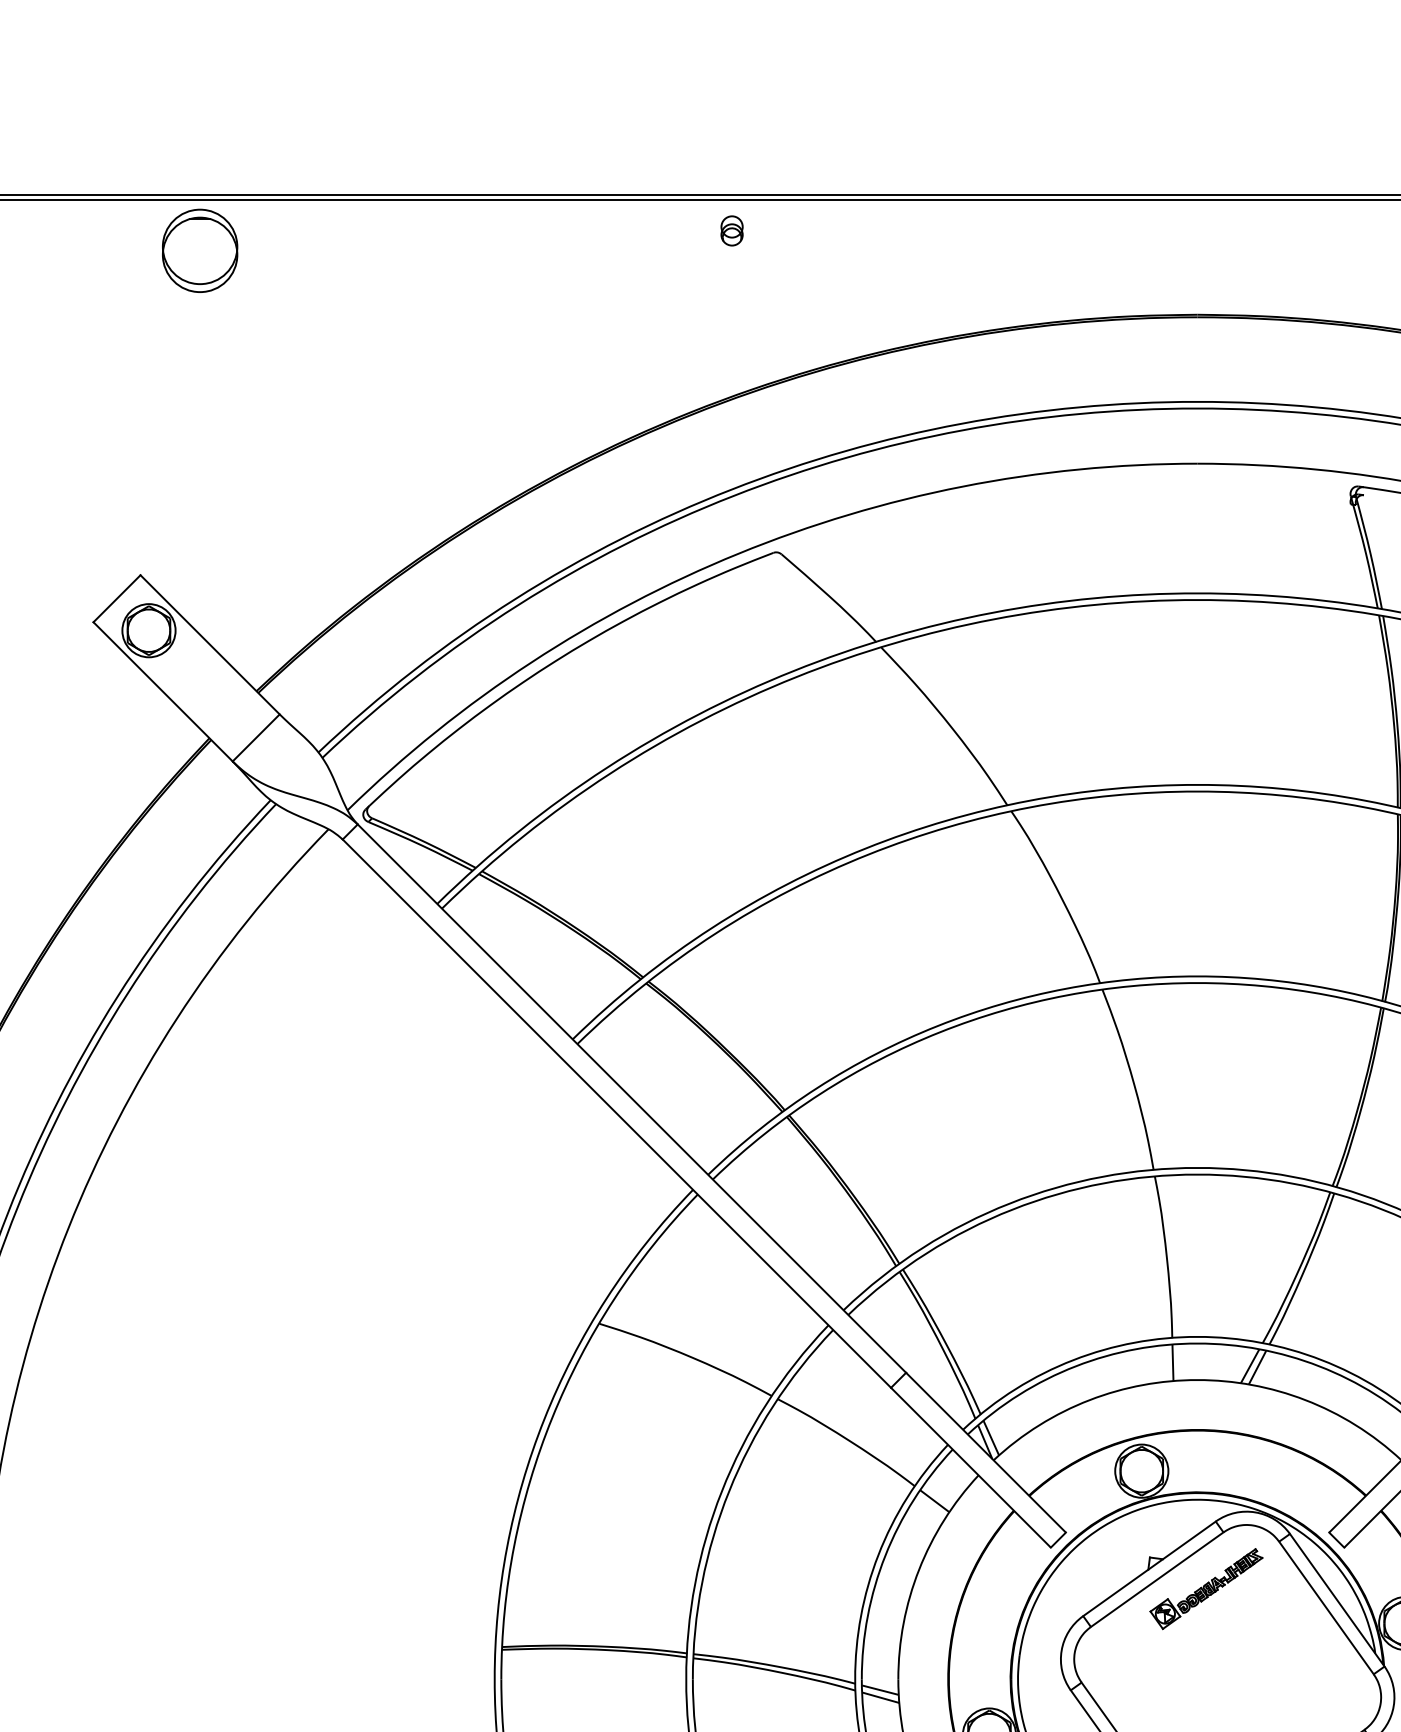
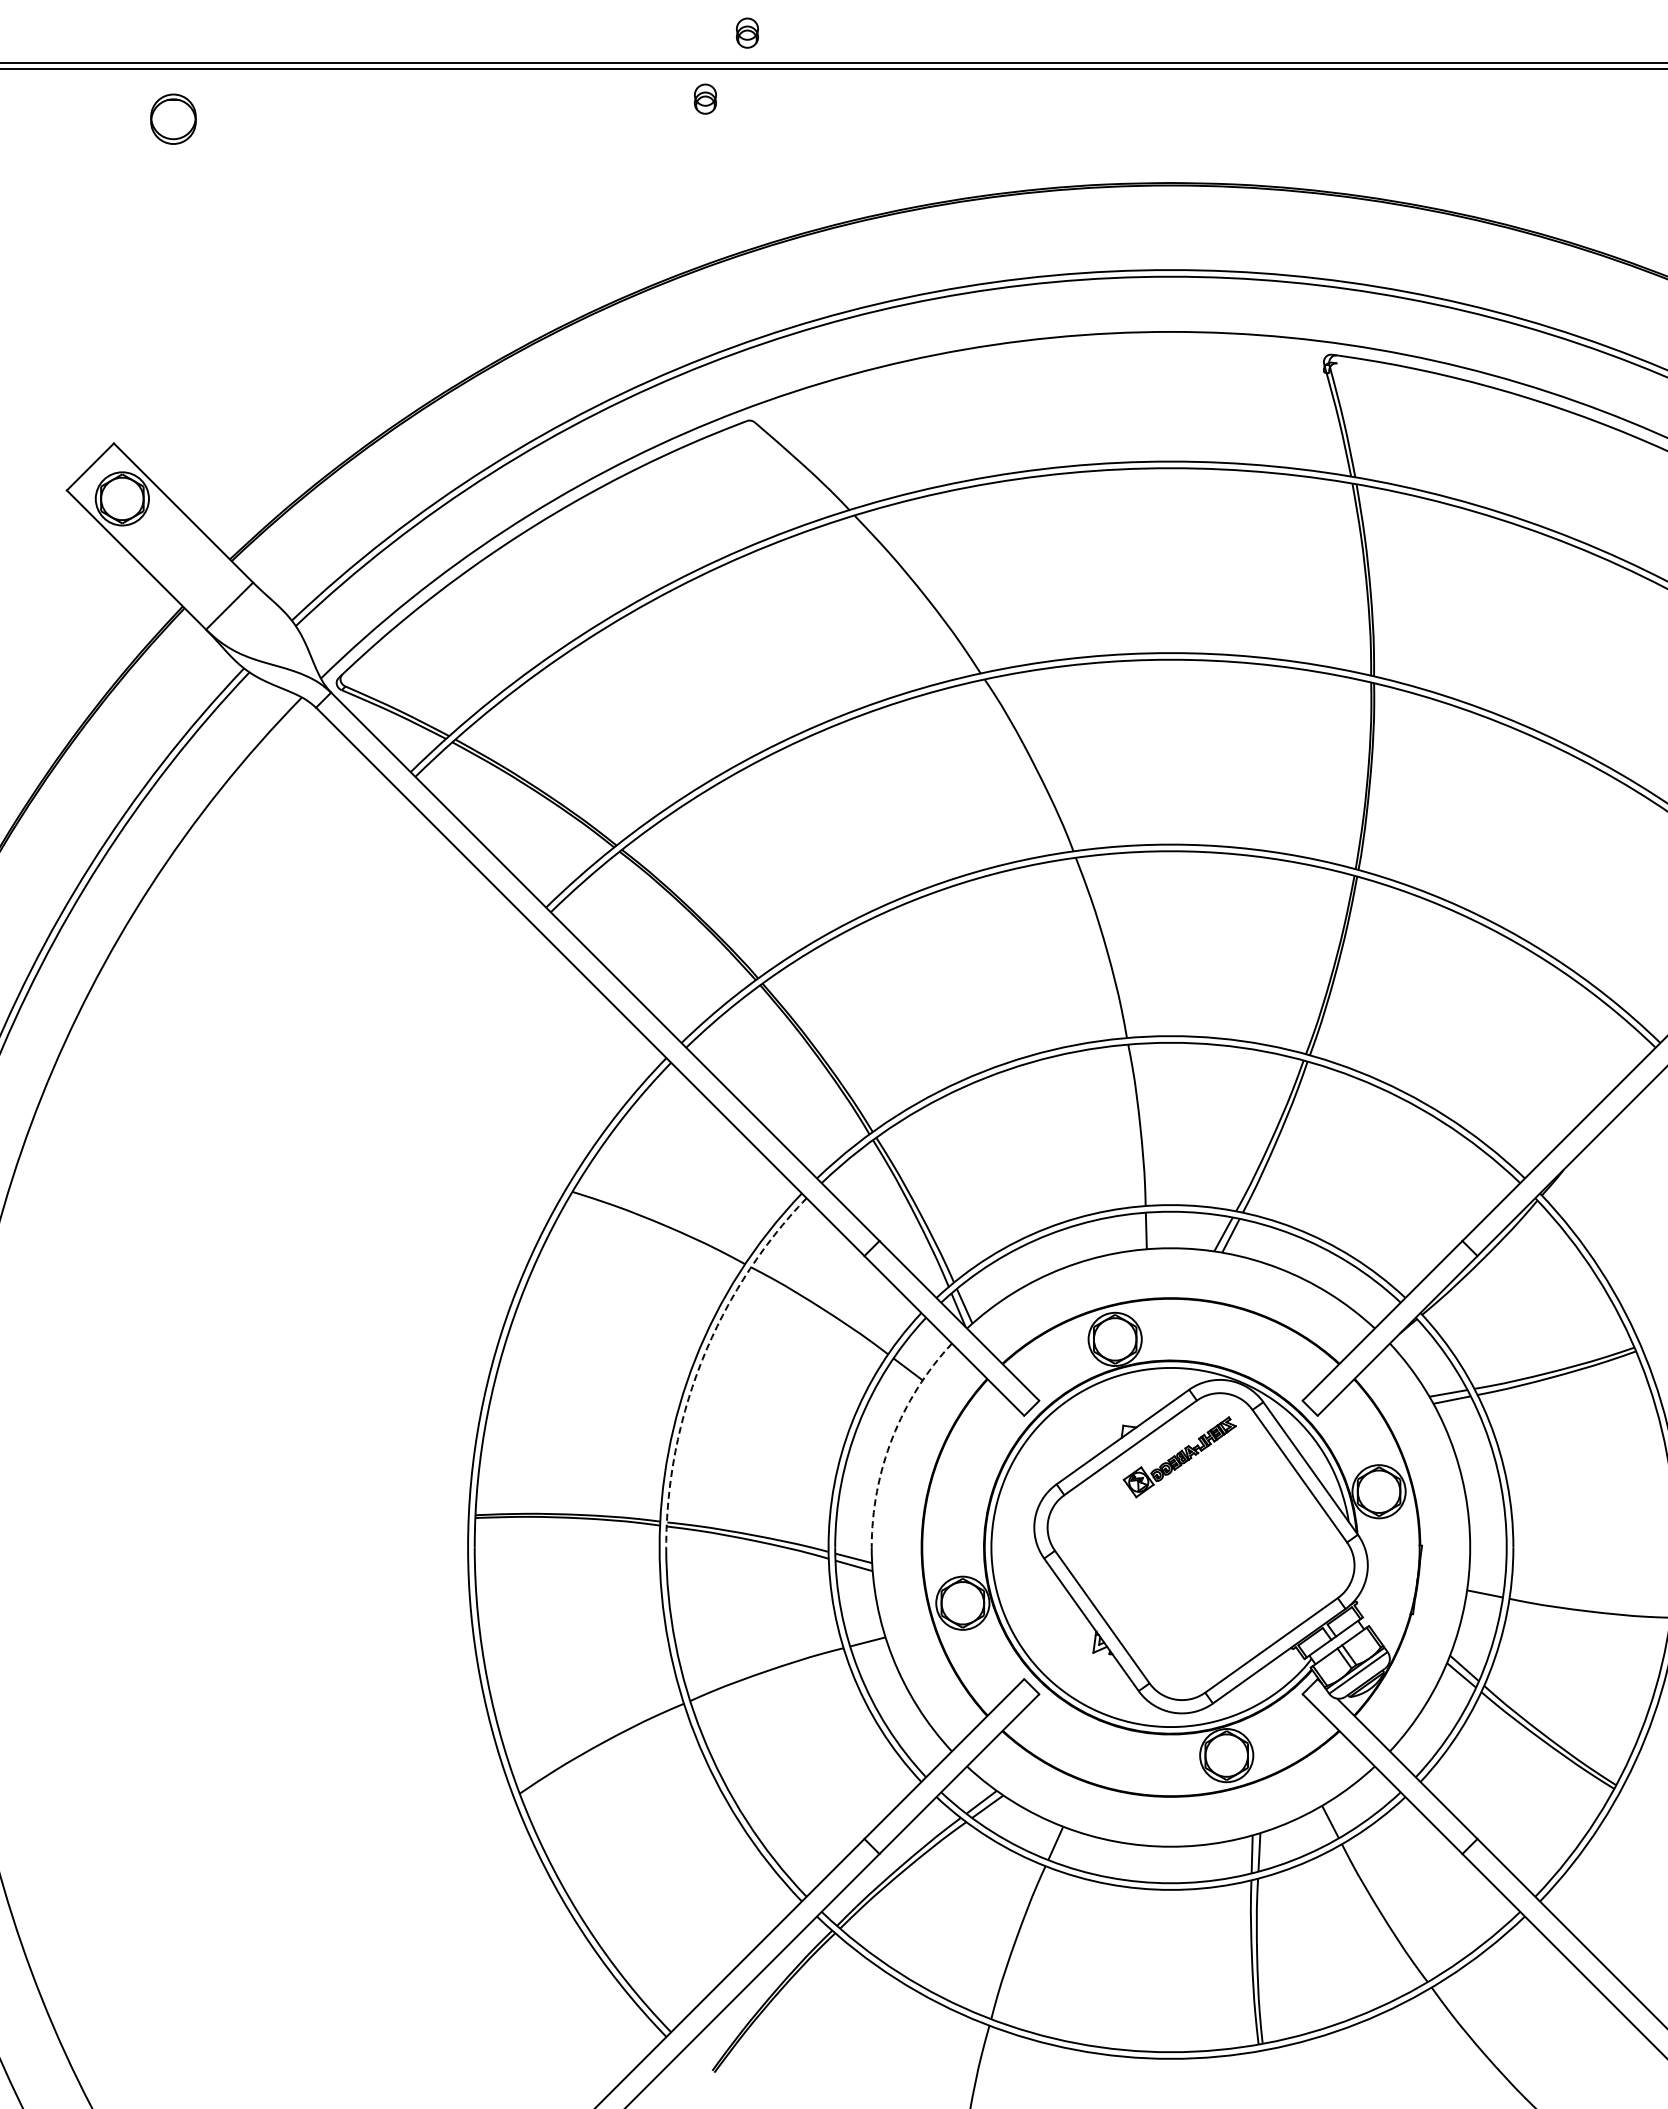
part: (774, 164) -> (747, 32), added
part: (200, 251) -> (173, 119), size x0.6
arc: (729, 1491) -> (702, 1359), solid -> dashed
arc: (919, 1569) -> (892, 1437), solid -> dashed

